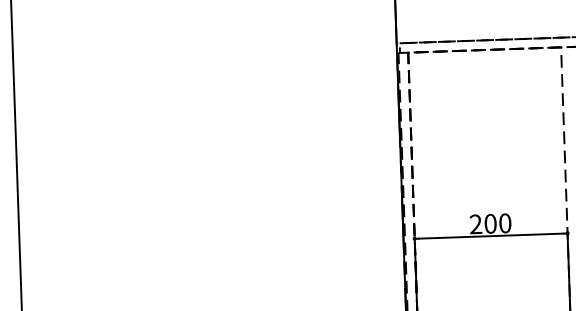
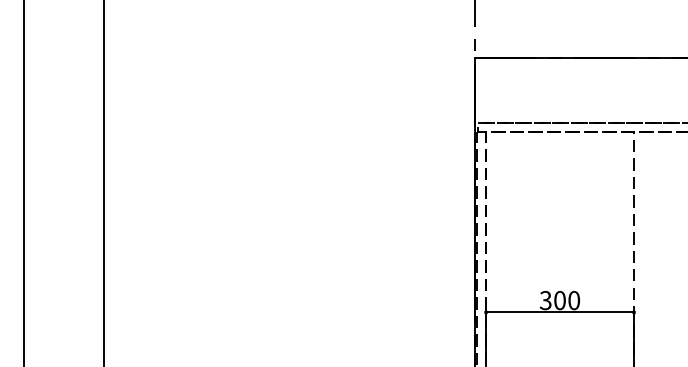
text: (475, 224) -> (545, 300), 200 -> 300

